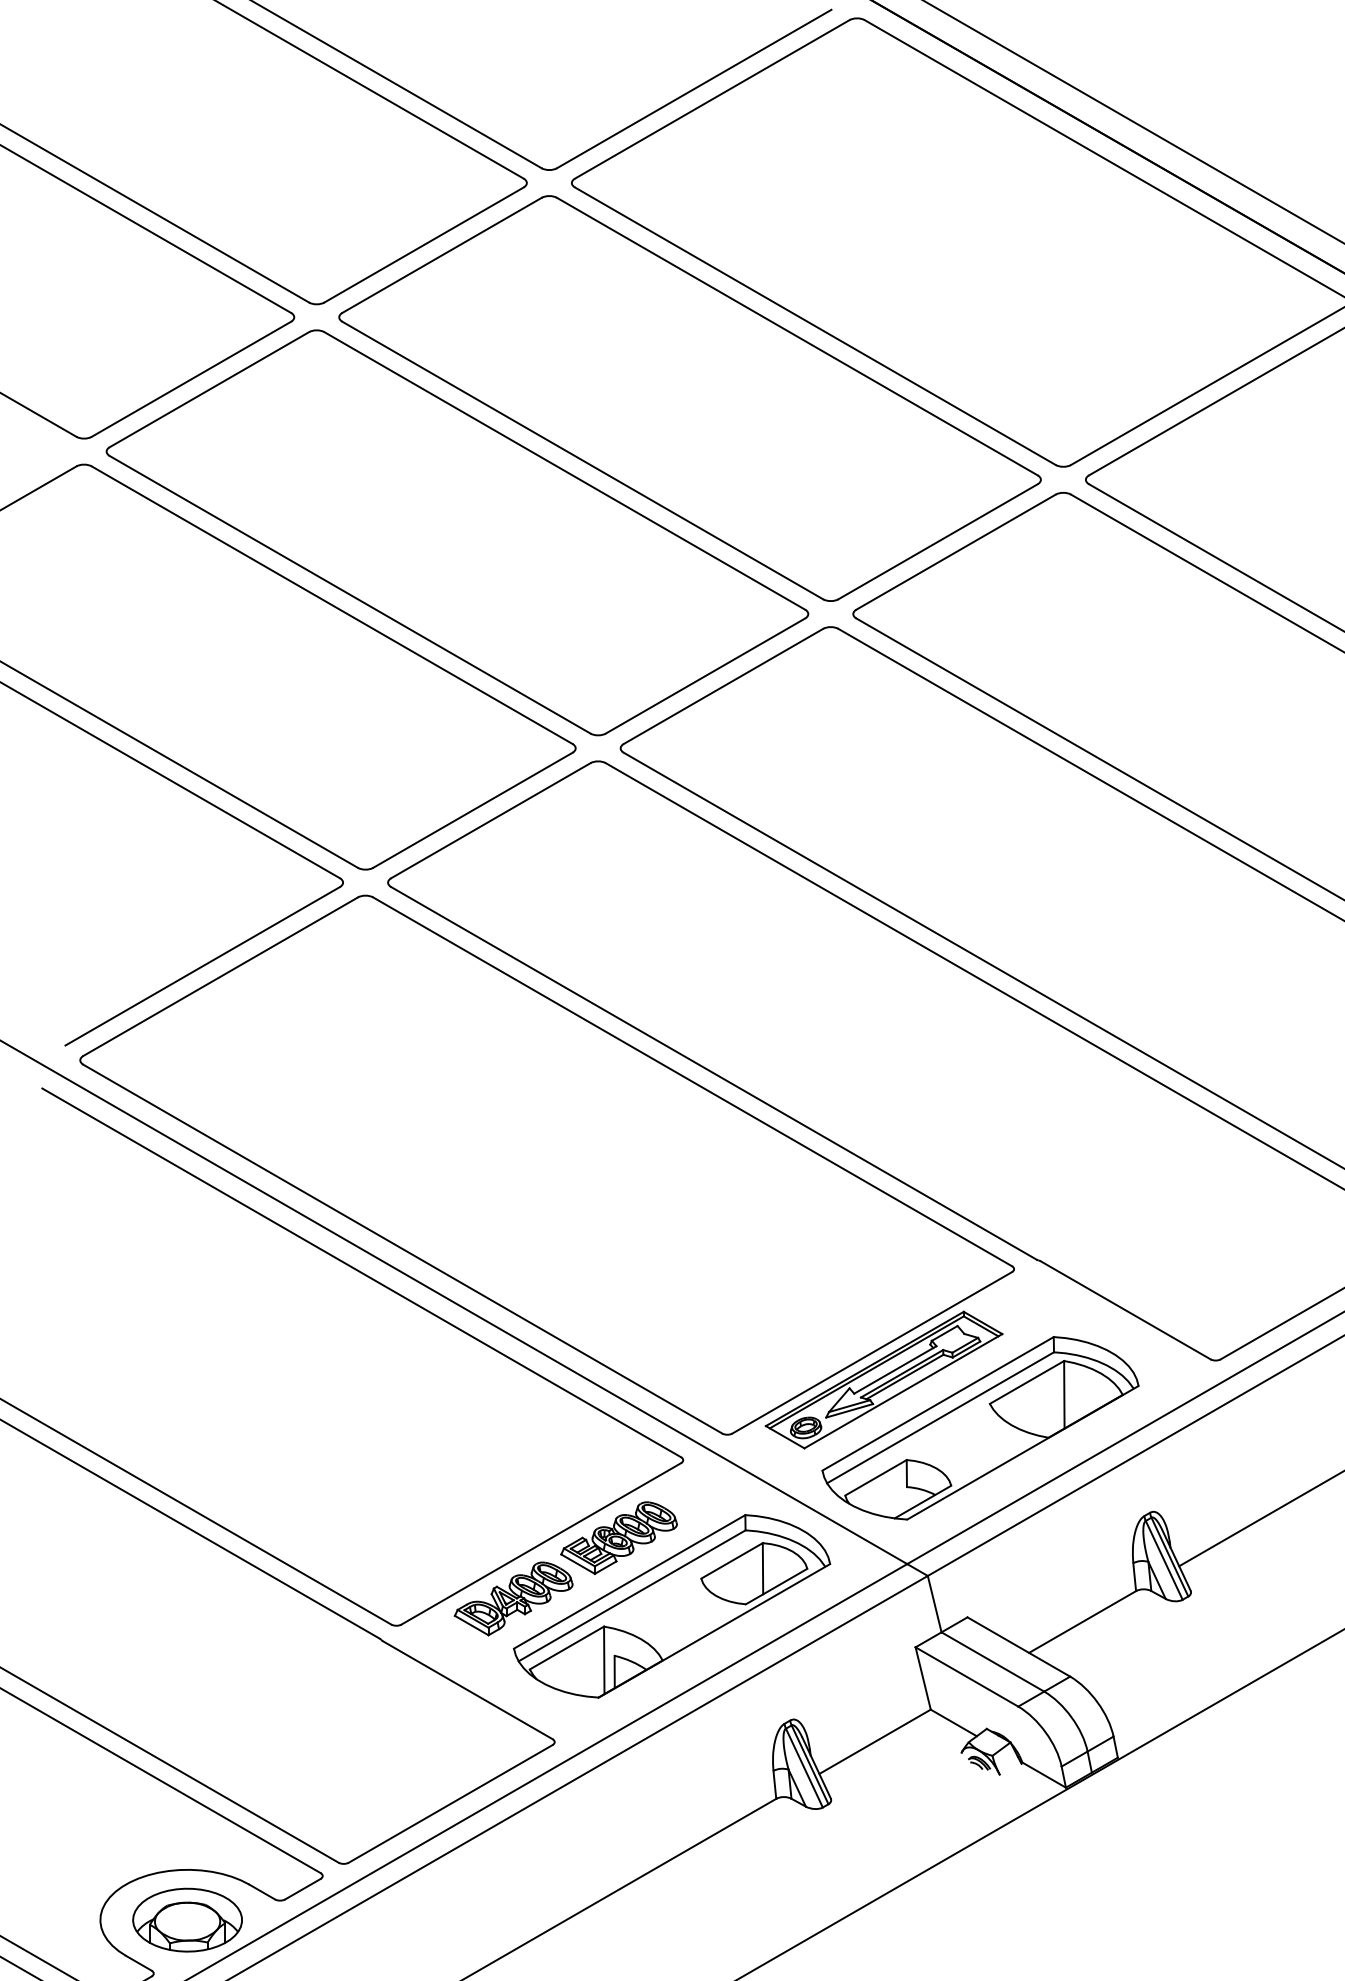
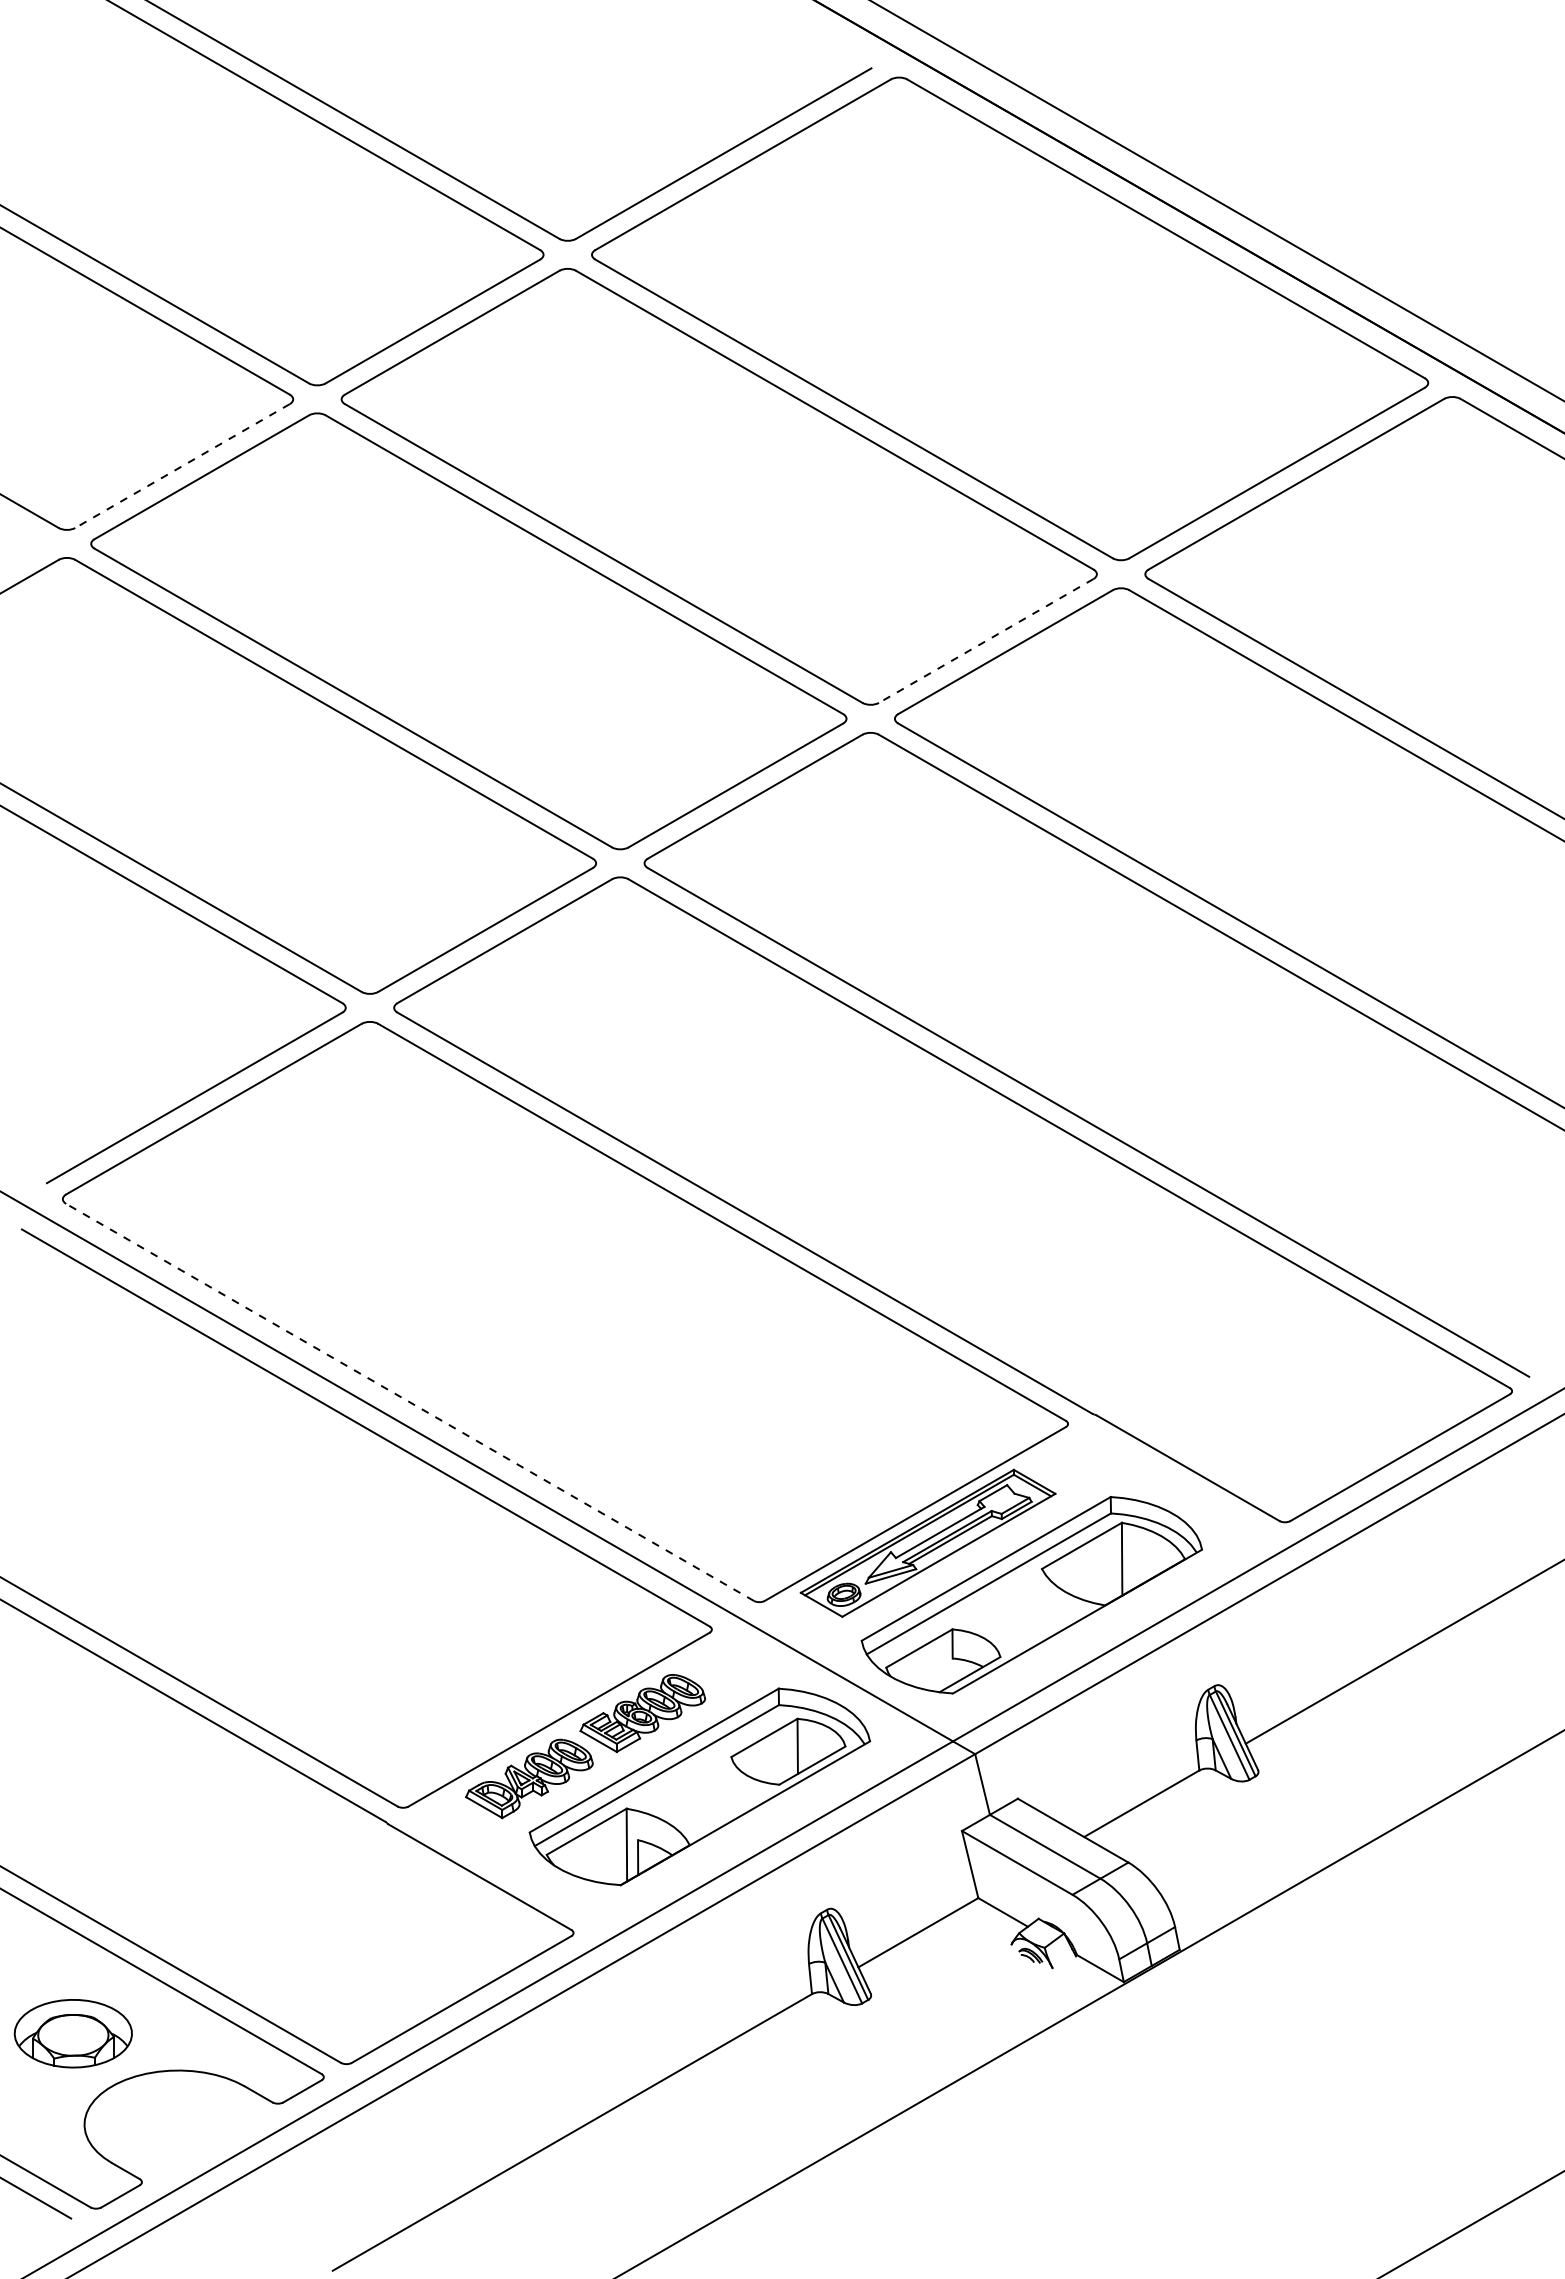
line: (191, 379) -> (182, 466), solid -> dashed
line: (938, 541) -> (986, 640), solid -> dashed
line: (403, 1249) -> (410, 1402), solid -> dashed
part: (186, 1919) -> (72, 2033), moved

